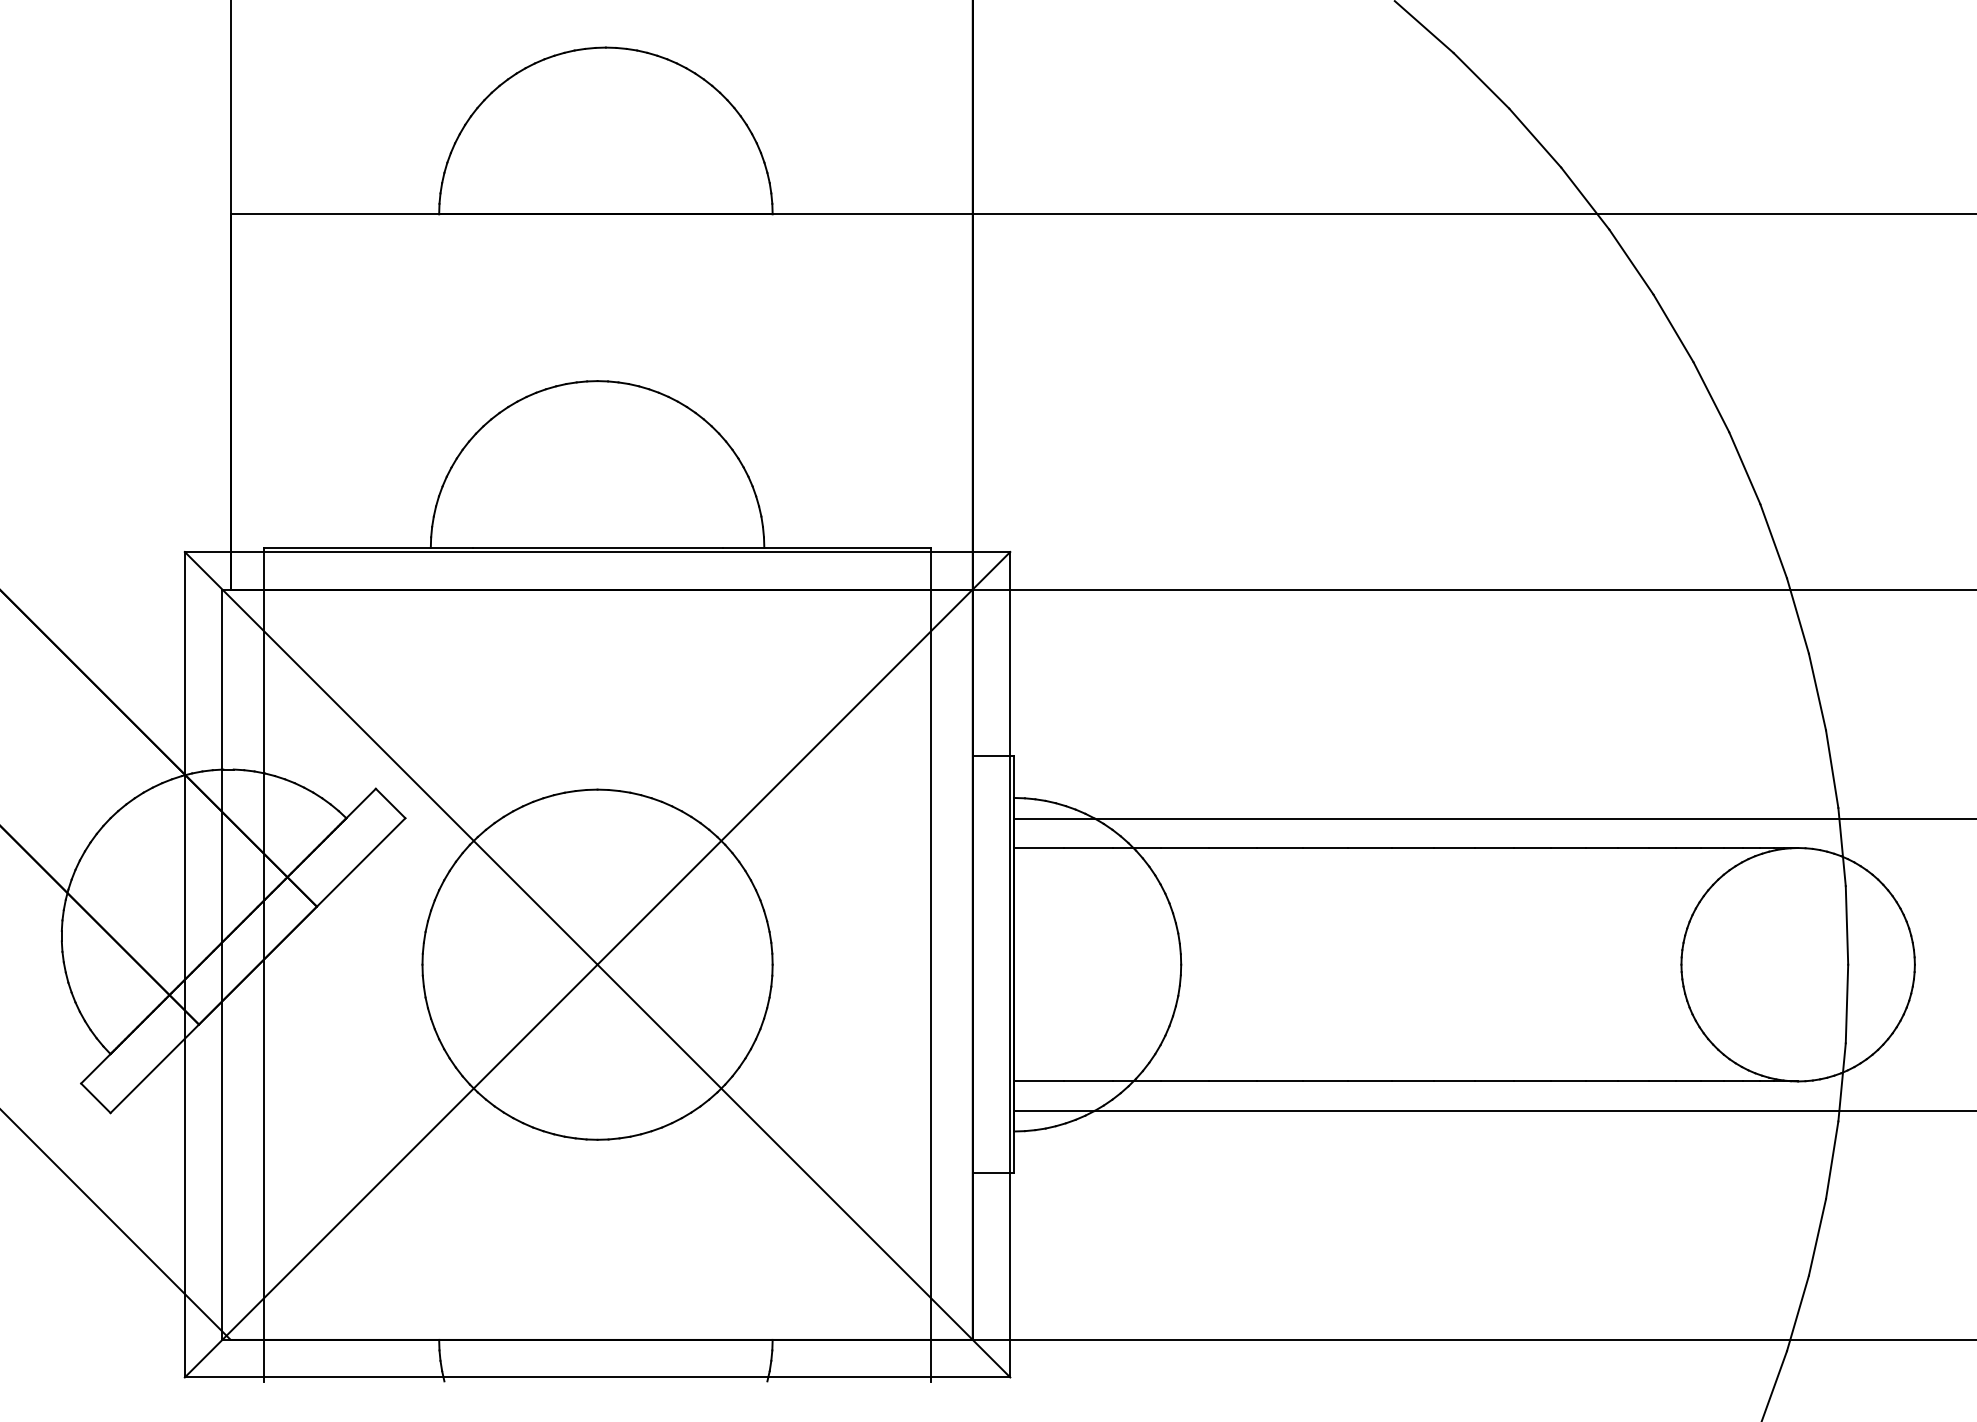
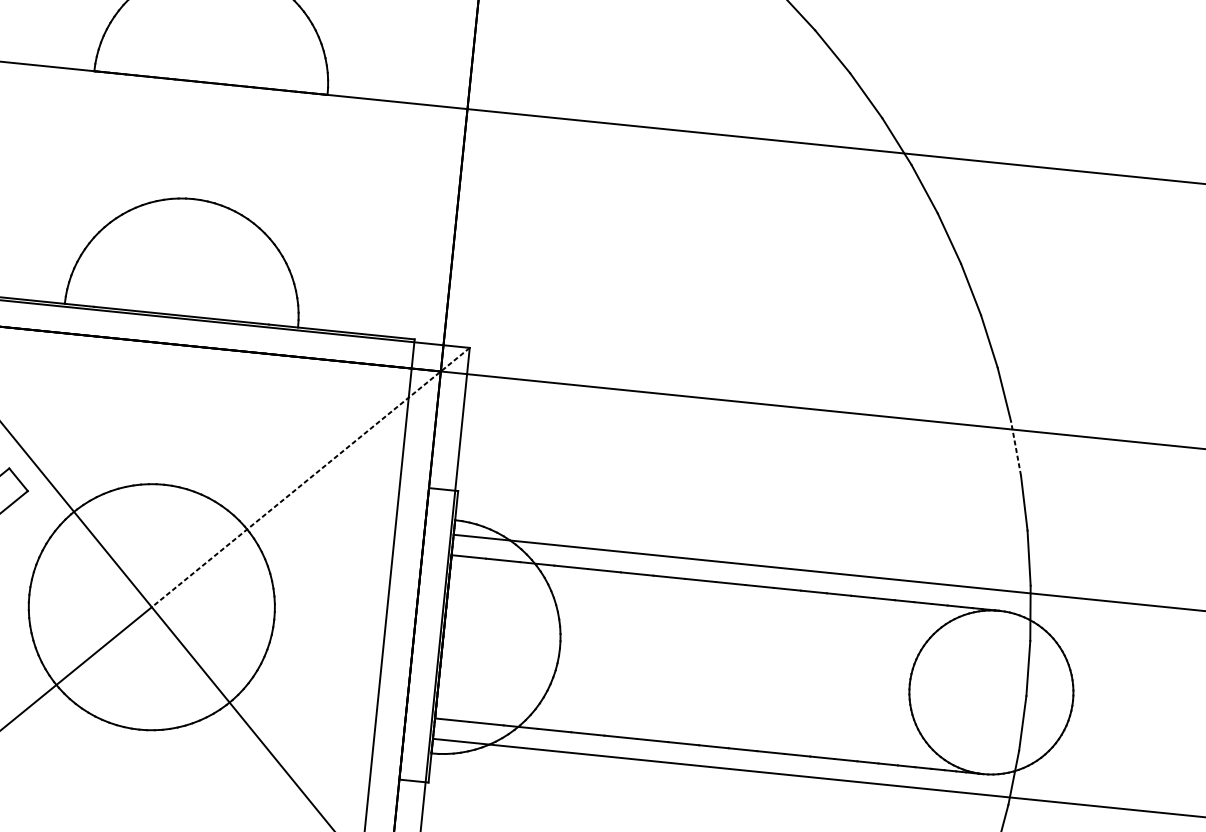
line: (1797, 615) -> (1015, 448), solid -> dashed
line: (803, 758) -> (310, 477), solid -> dashed

